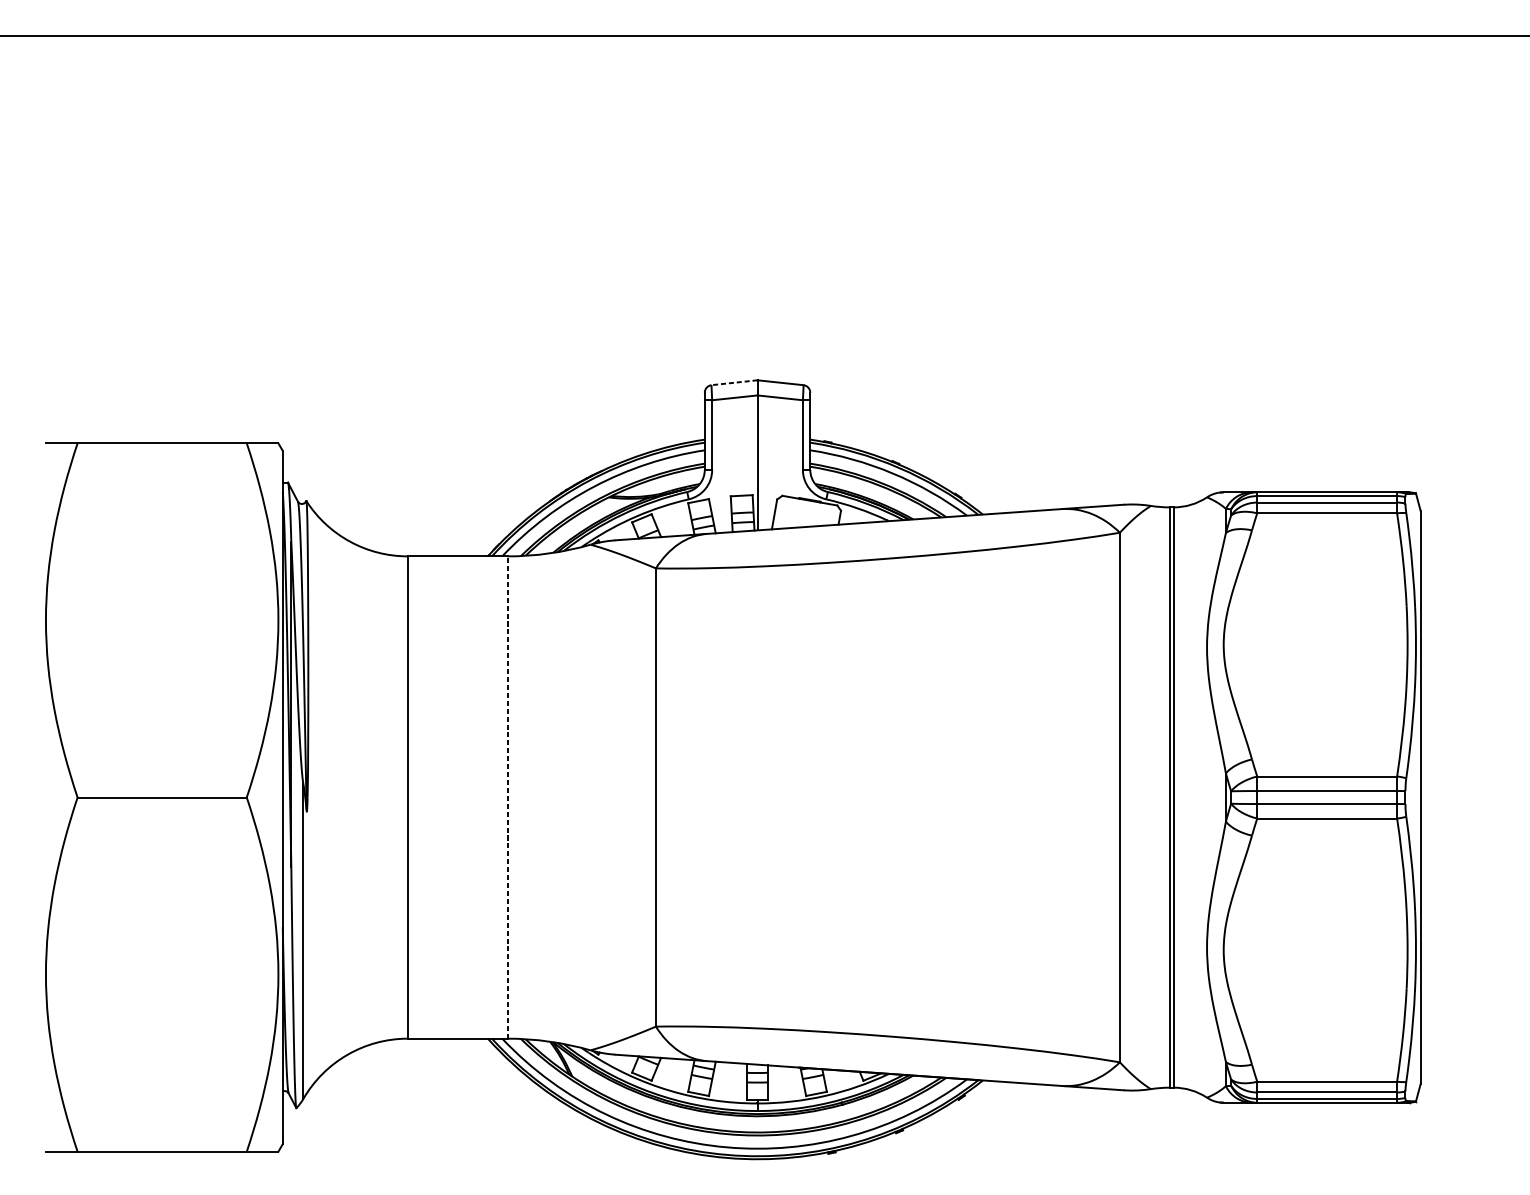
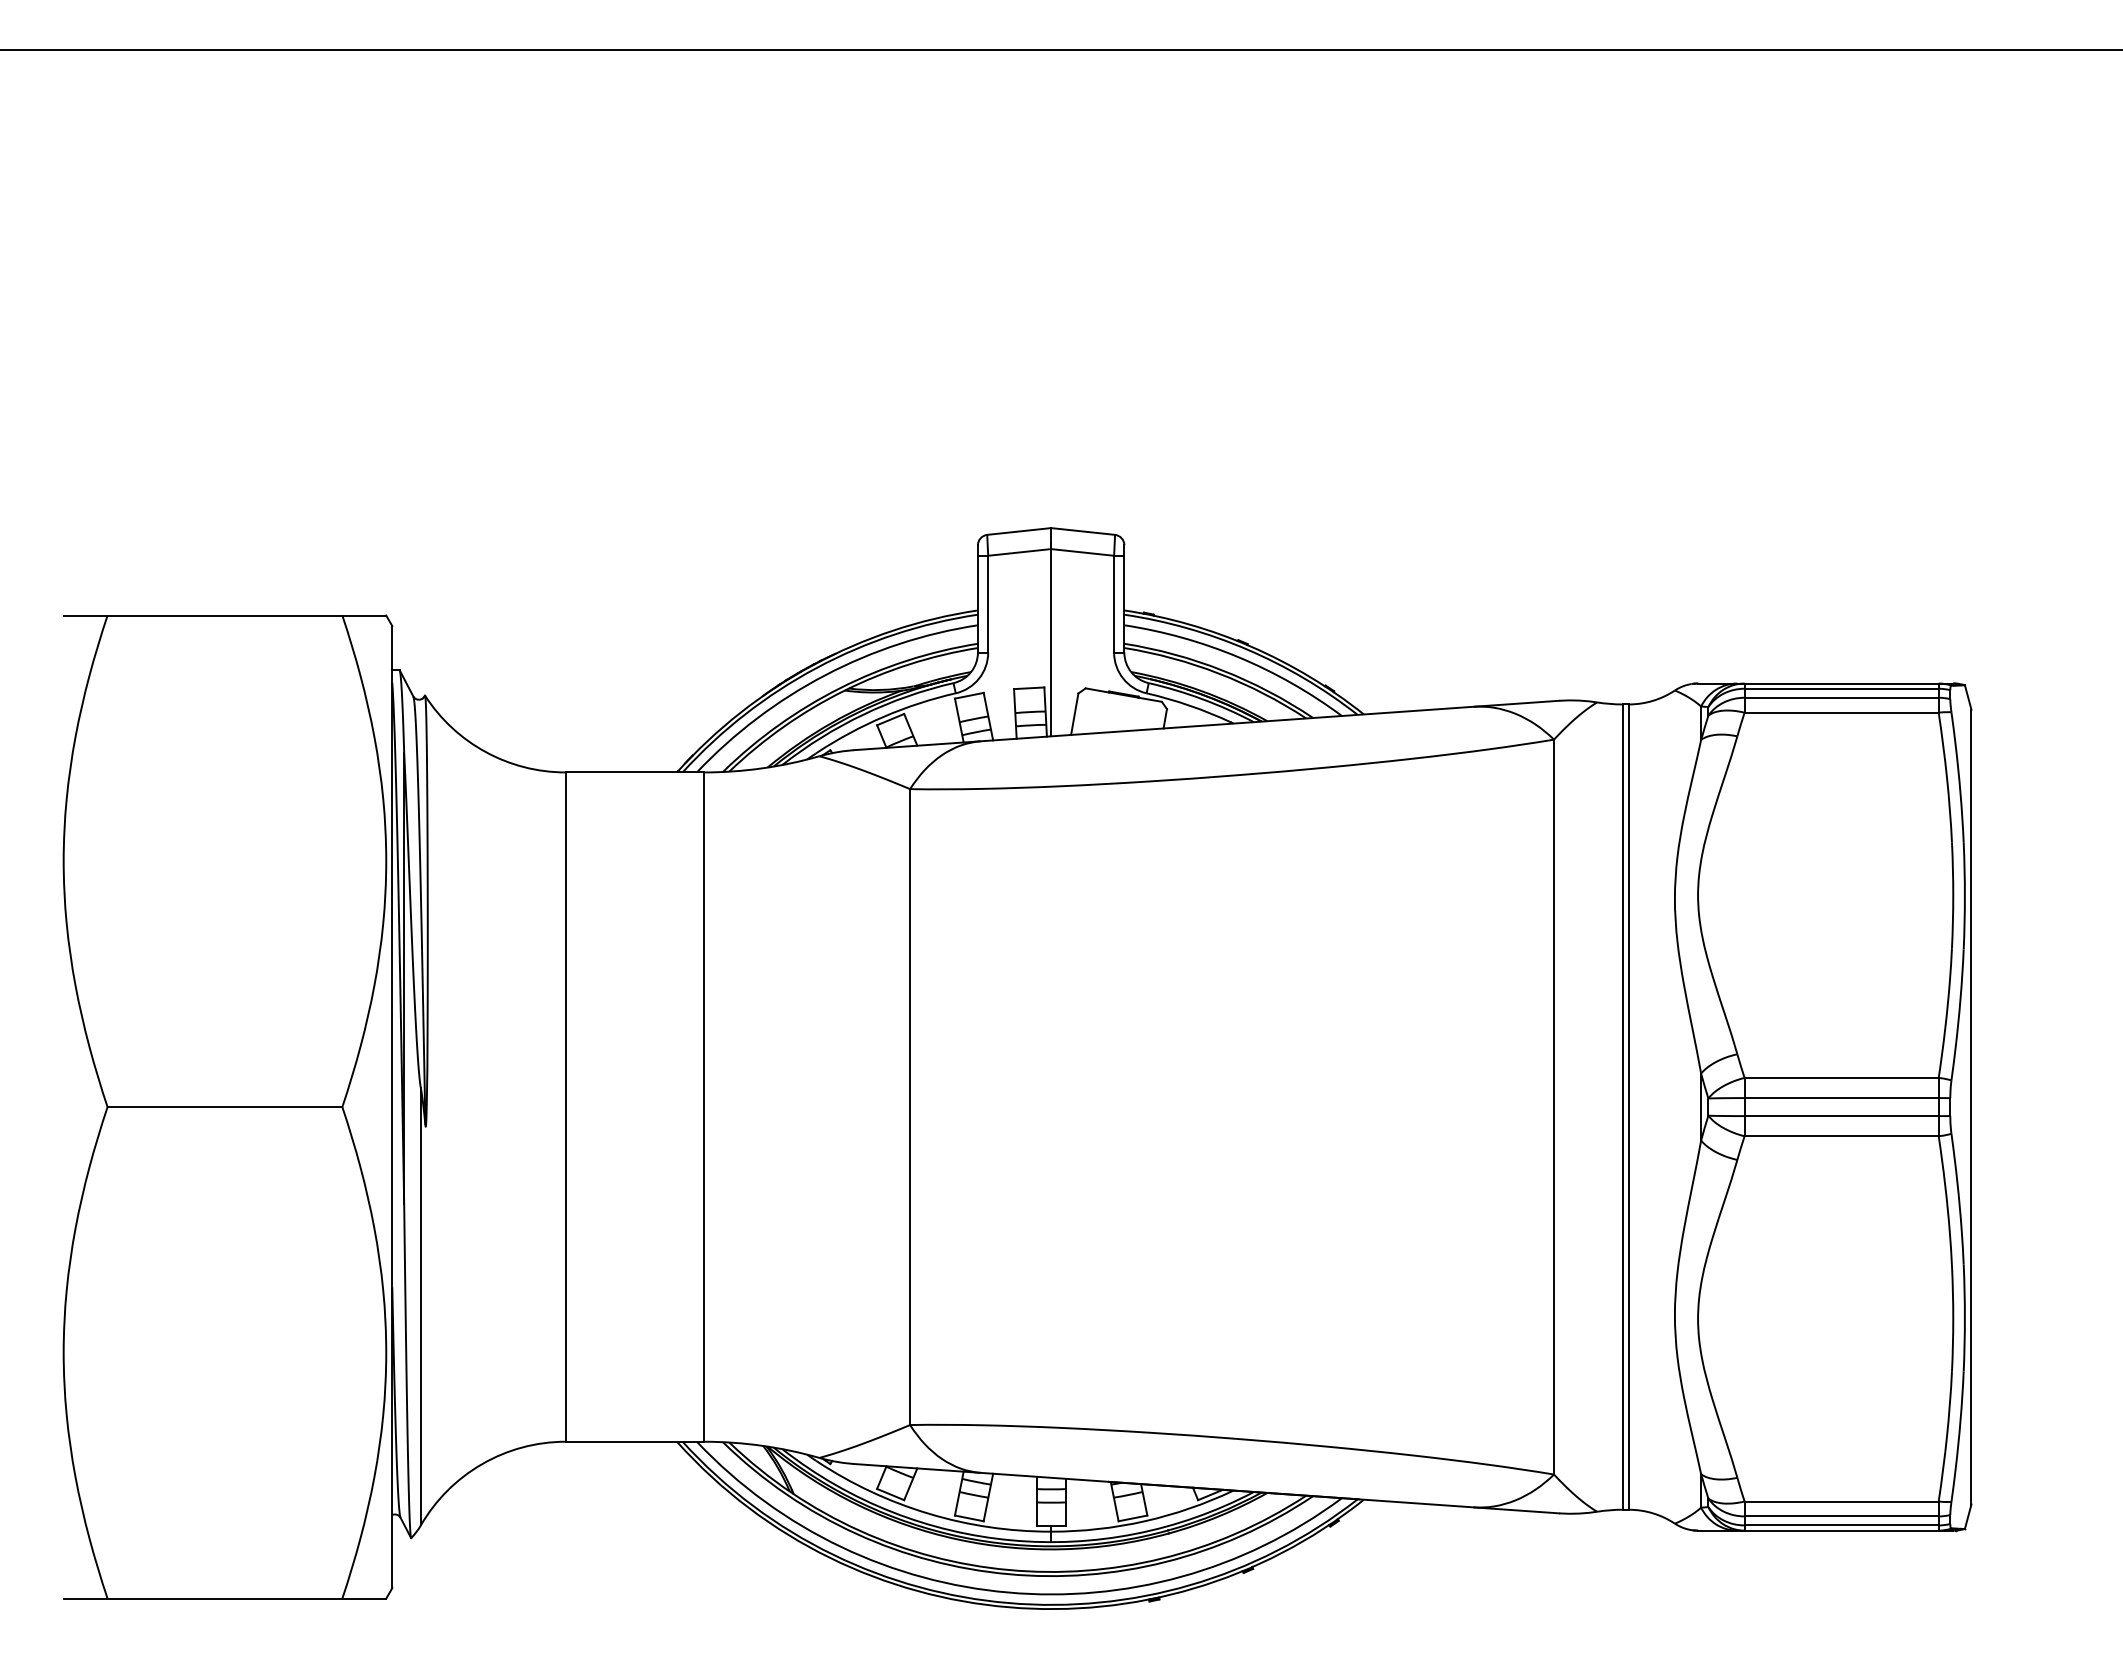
line: (734, 382) -> (1018, 531), dashed -> solid
line: (507, 797) -> (704, 1107), dashed -> solid

